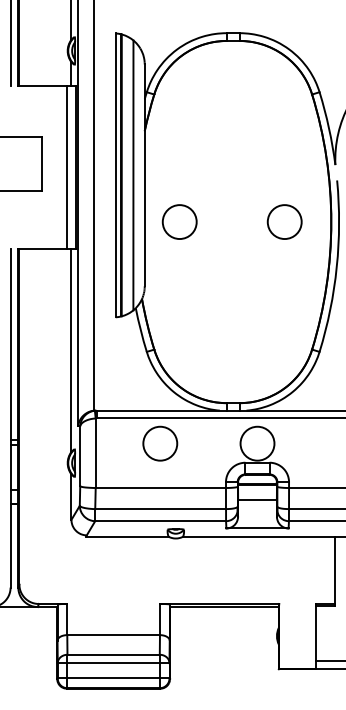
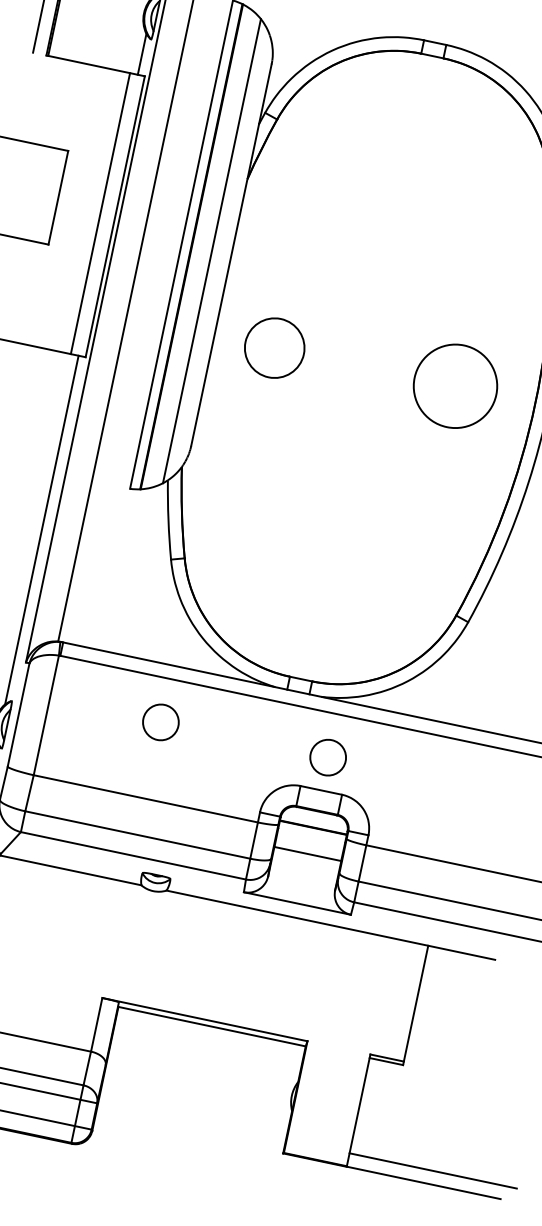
circle: (284, 221) -> (455, 385), size x1.4
circle: (160, 443) -> (161, 722), size x0.6
circle: (257, 443) -> (328, 757), size x0.6

